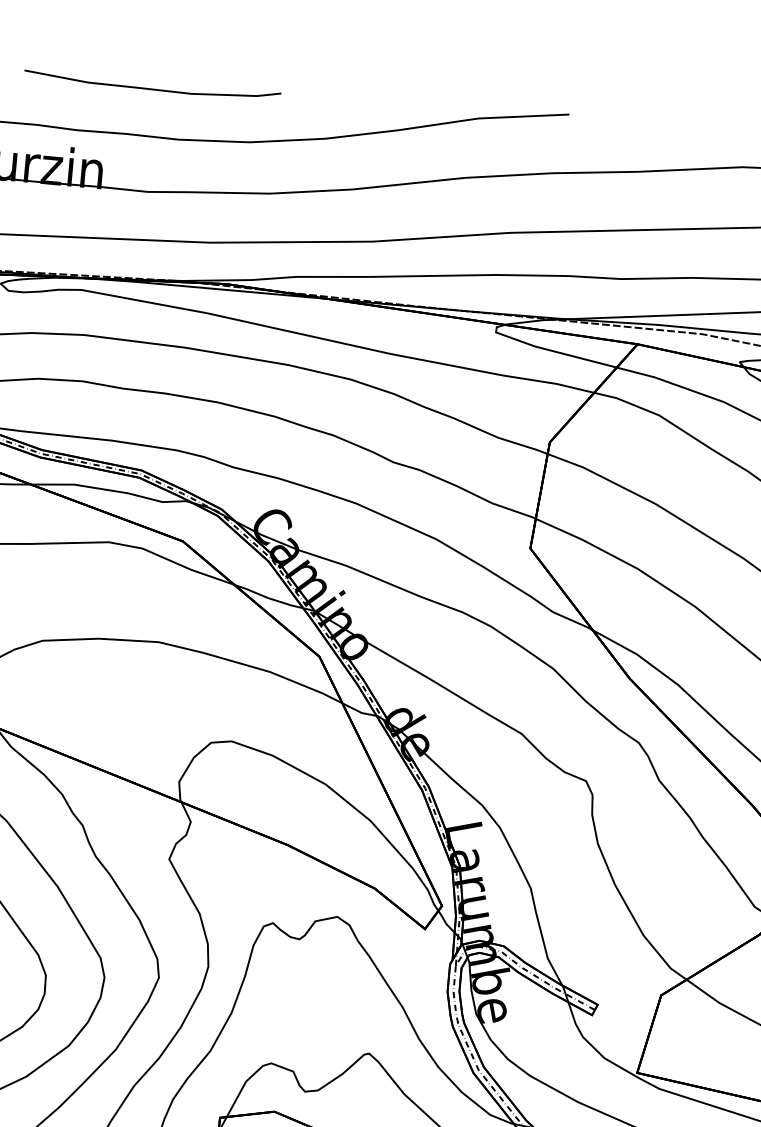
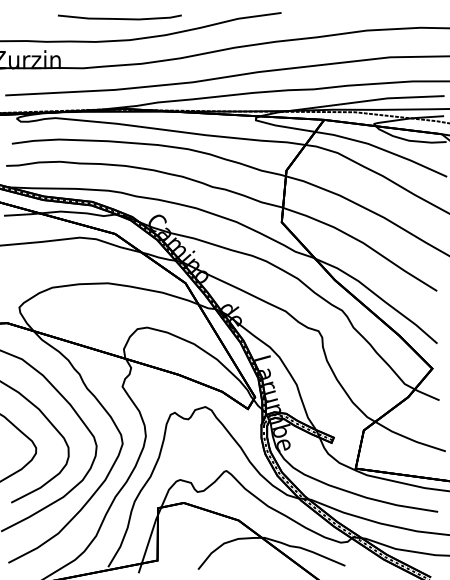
curve: (151, 88) -> (119, 18), moved

